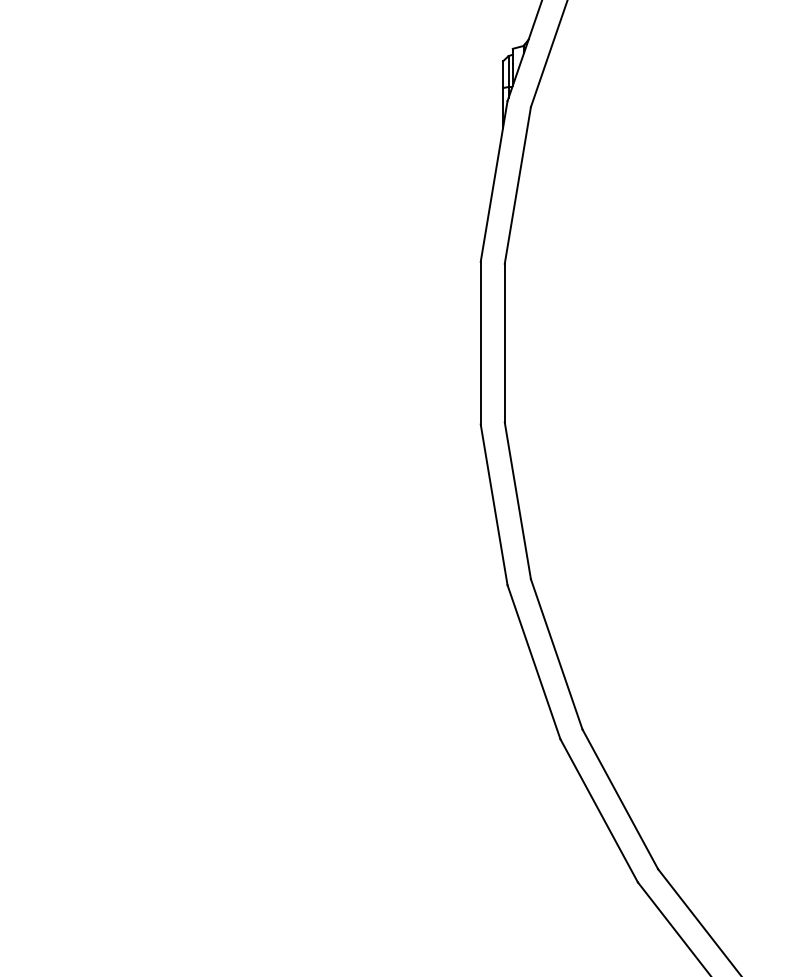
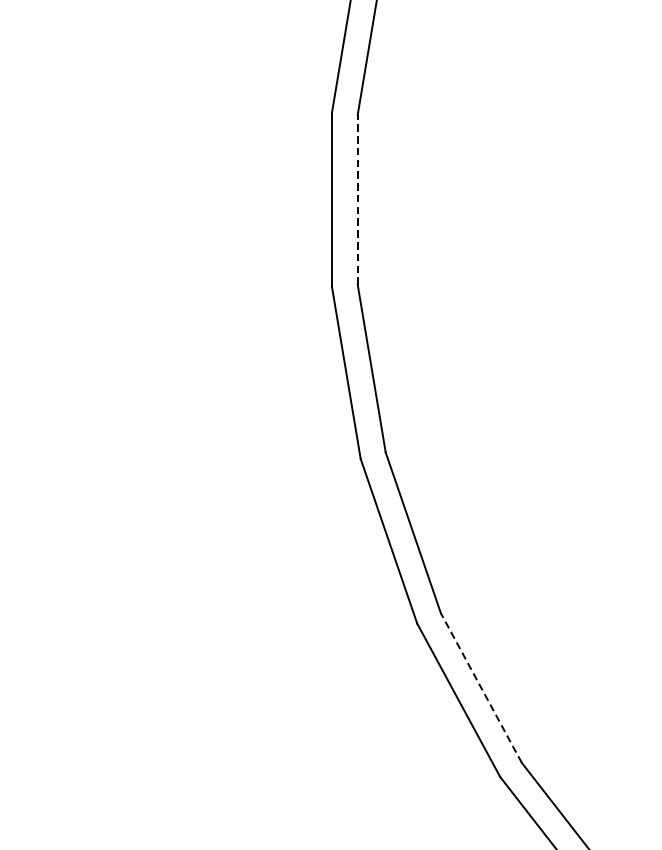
line: (504, 342) -> (357, 199), solid -> dashed
line: (620, 798) -> (481, 687), solid -> dashed

